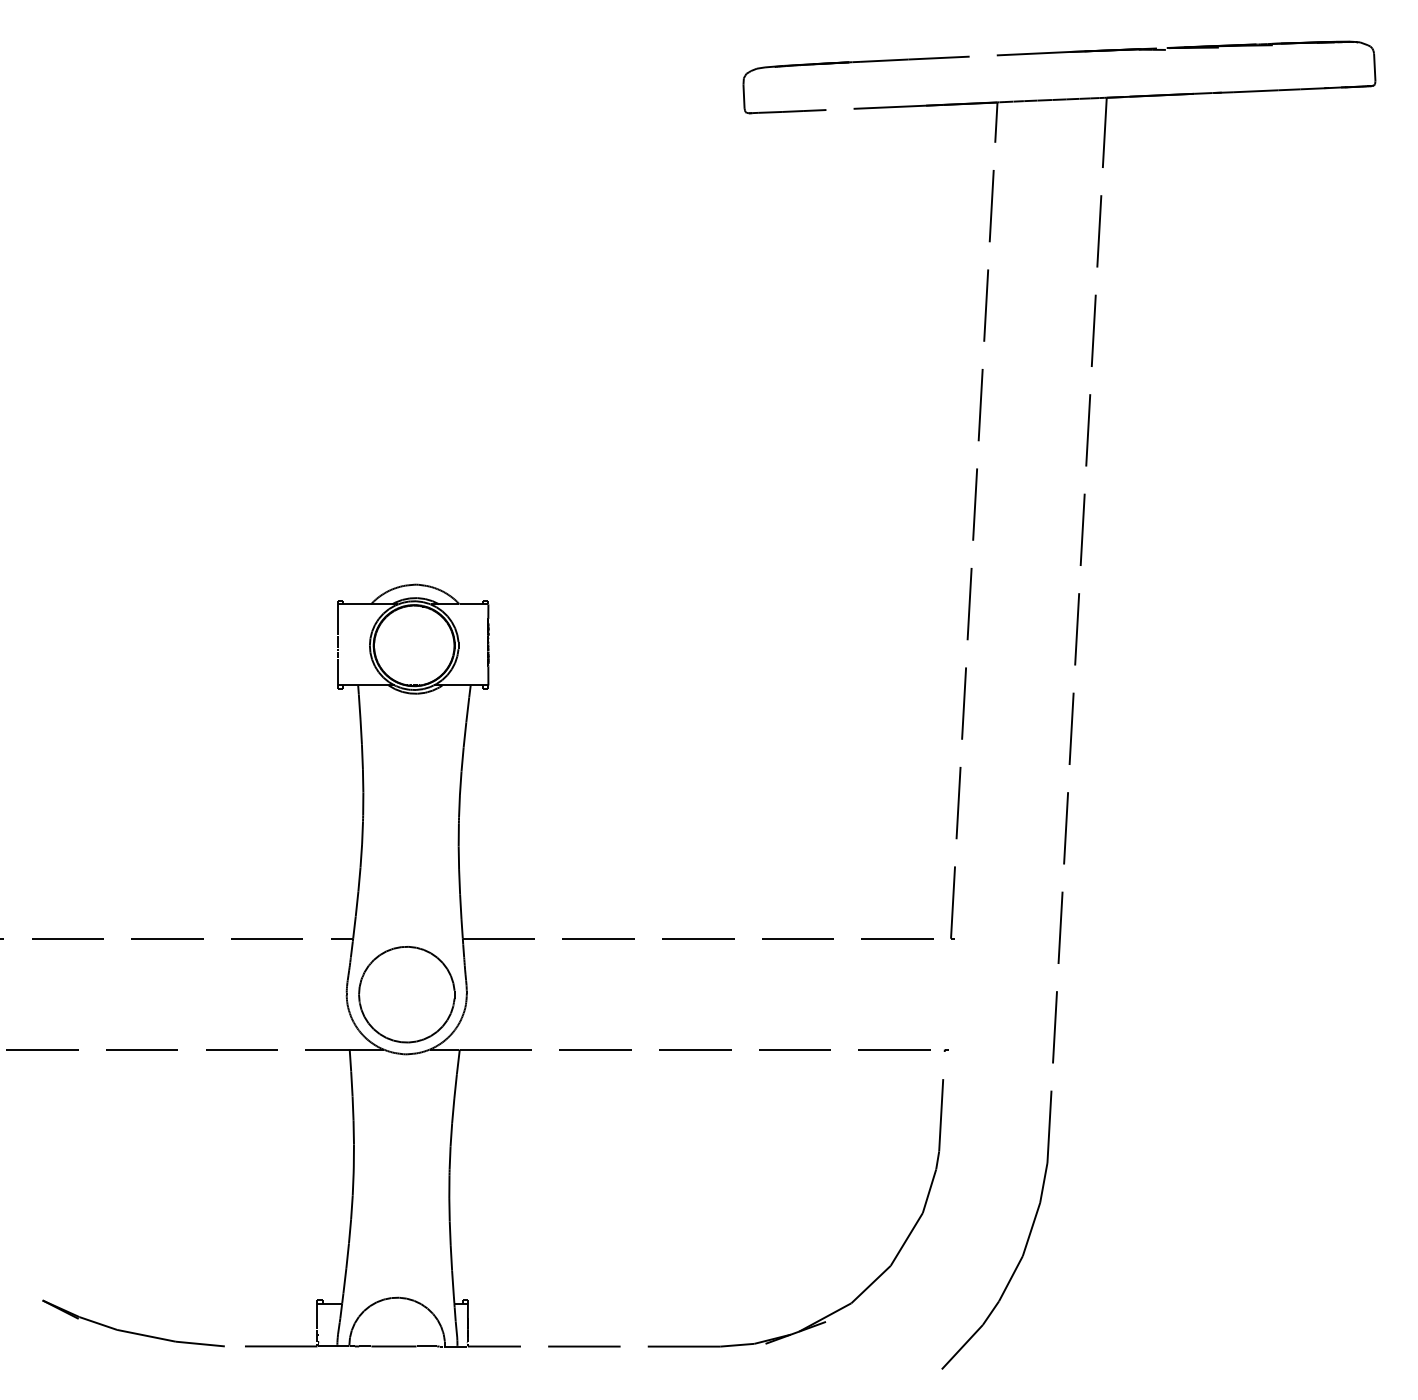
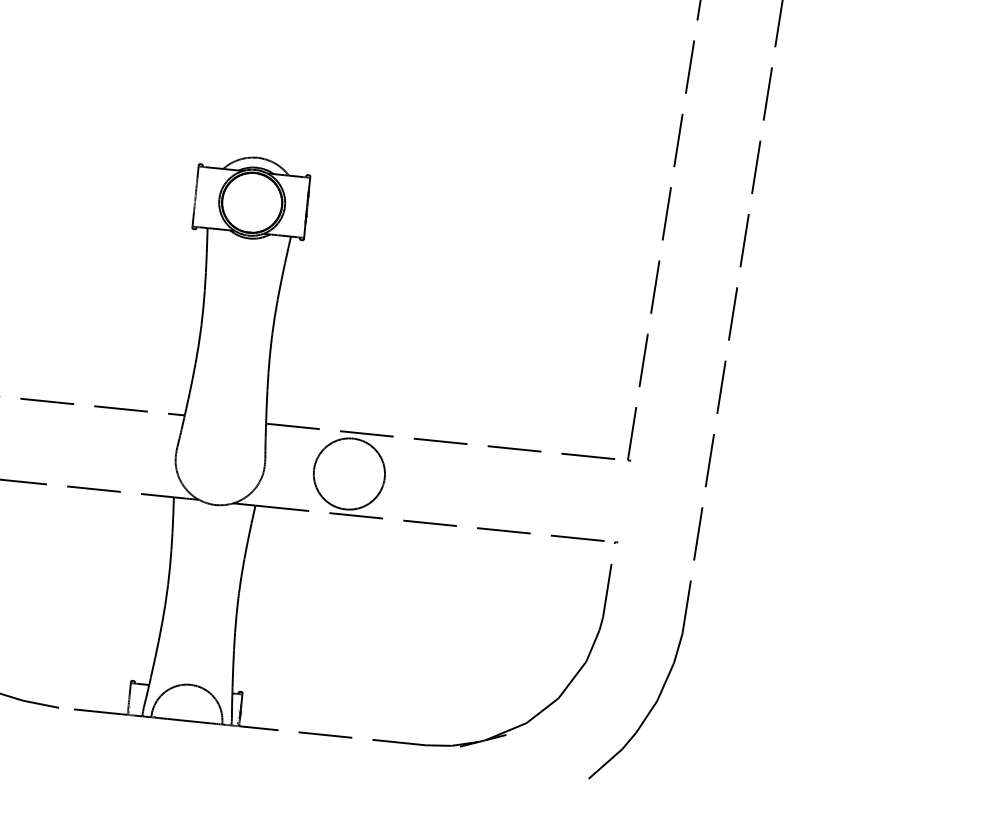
part: (406, 994) -> (349, 473), moved

